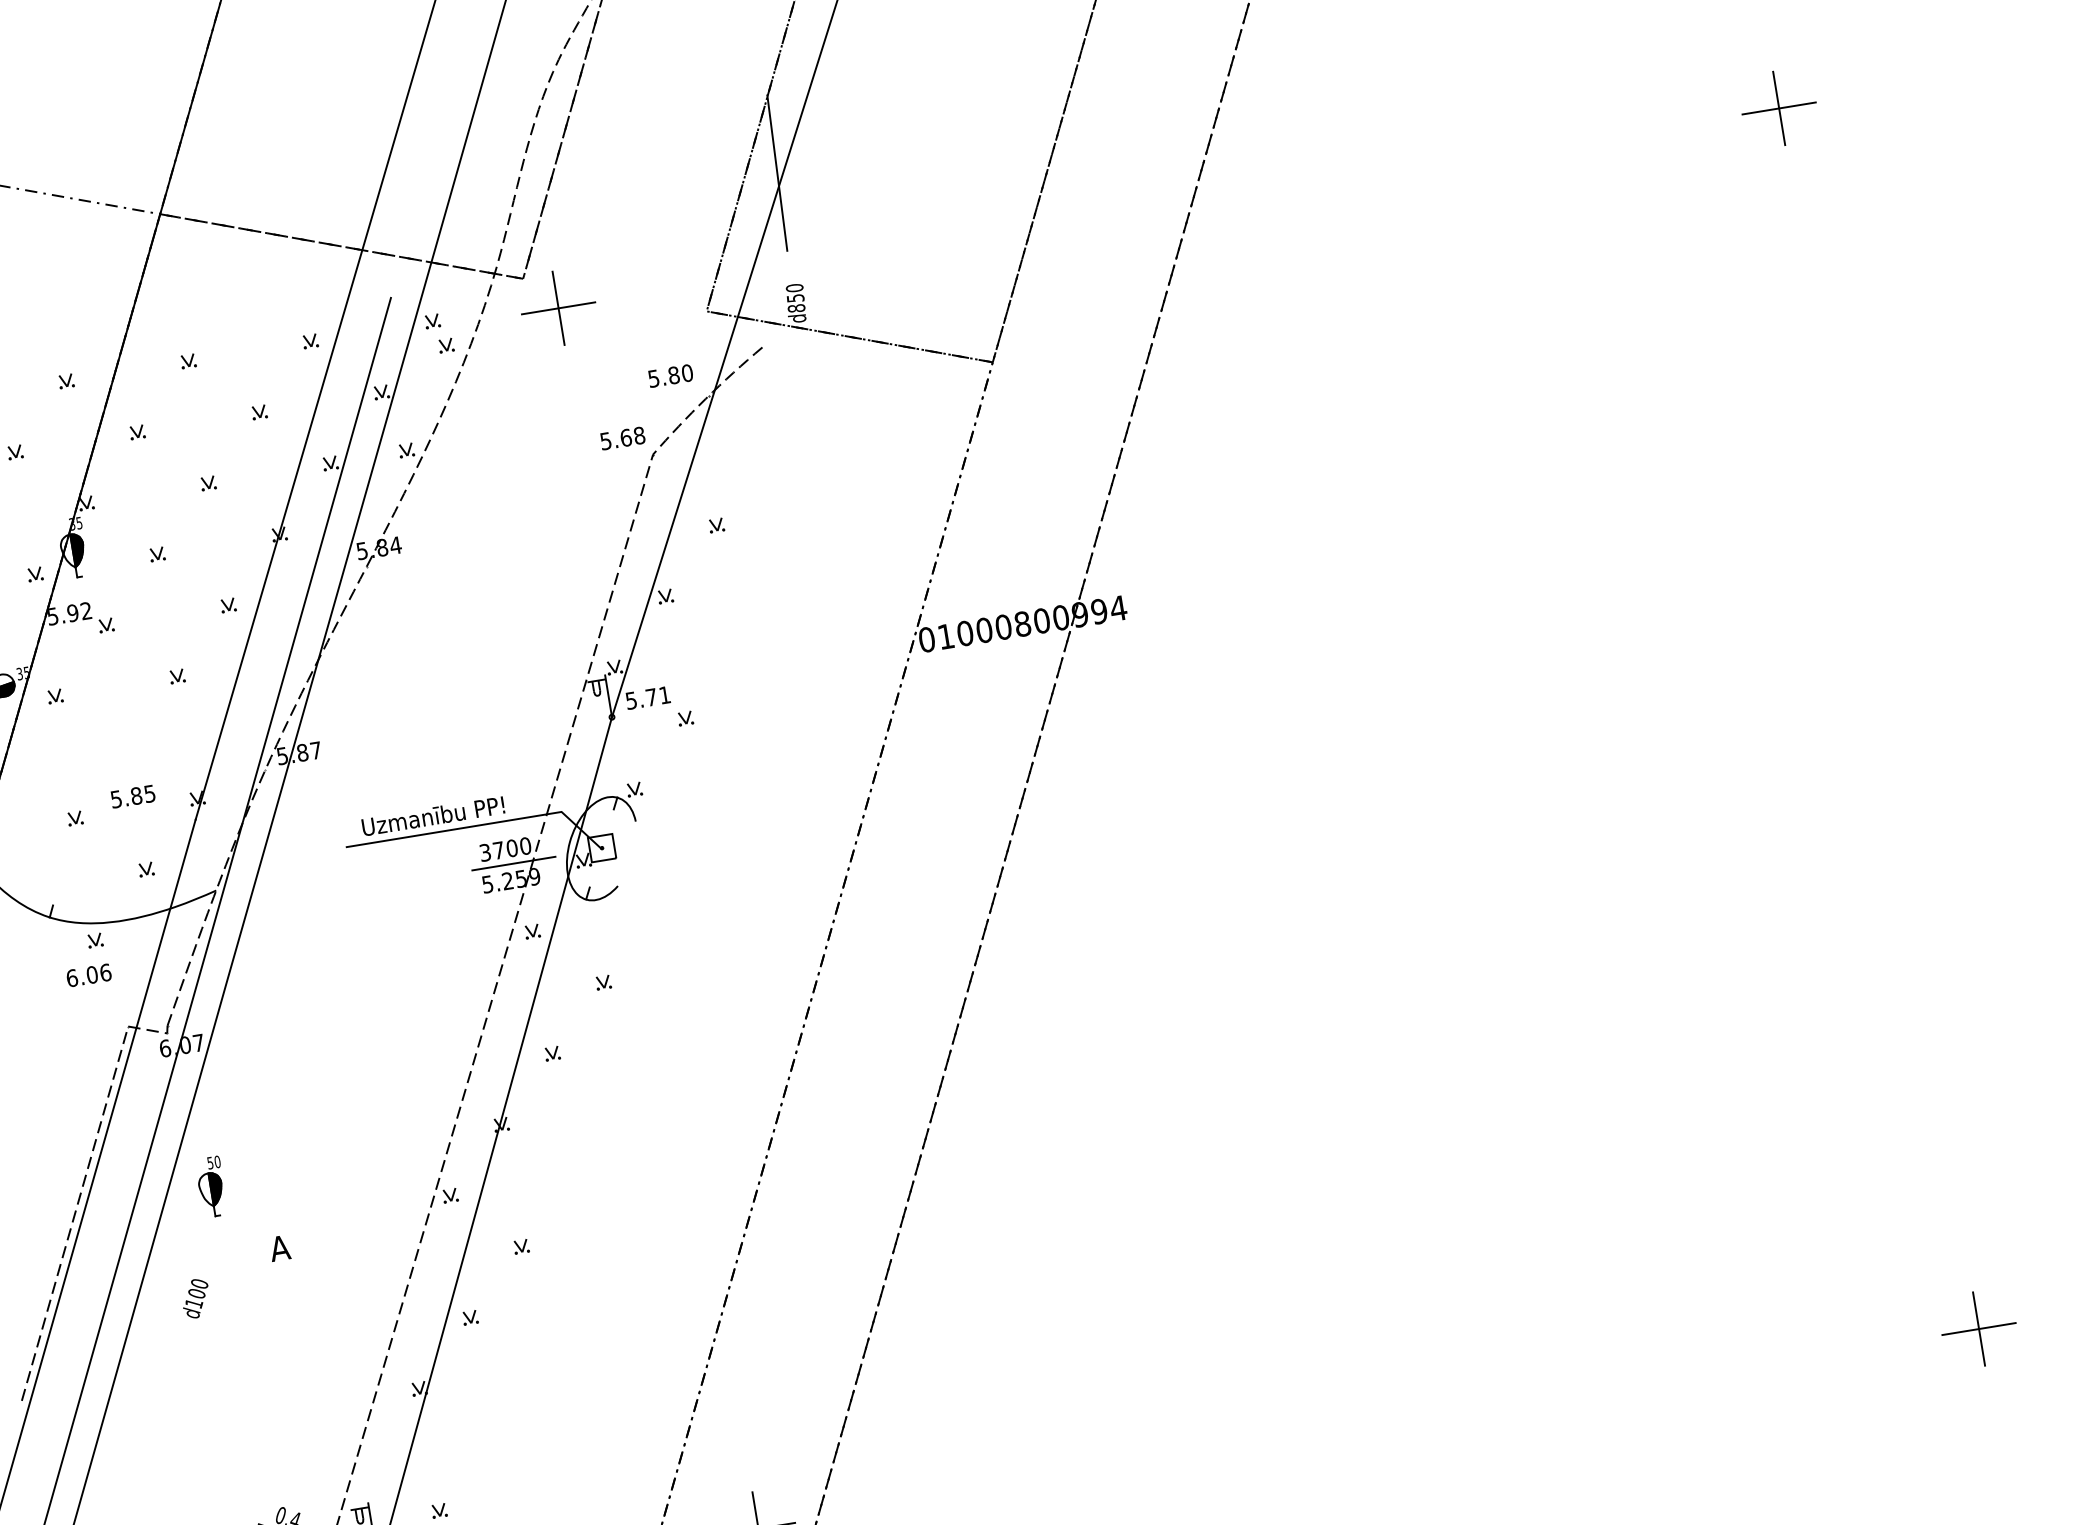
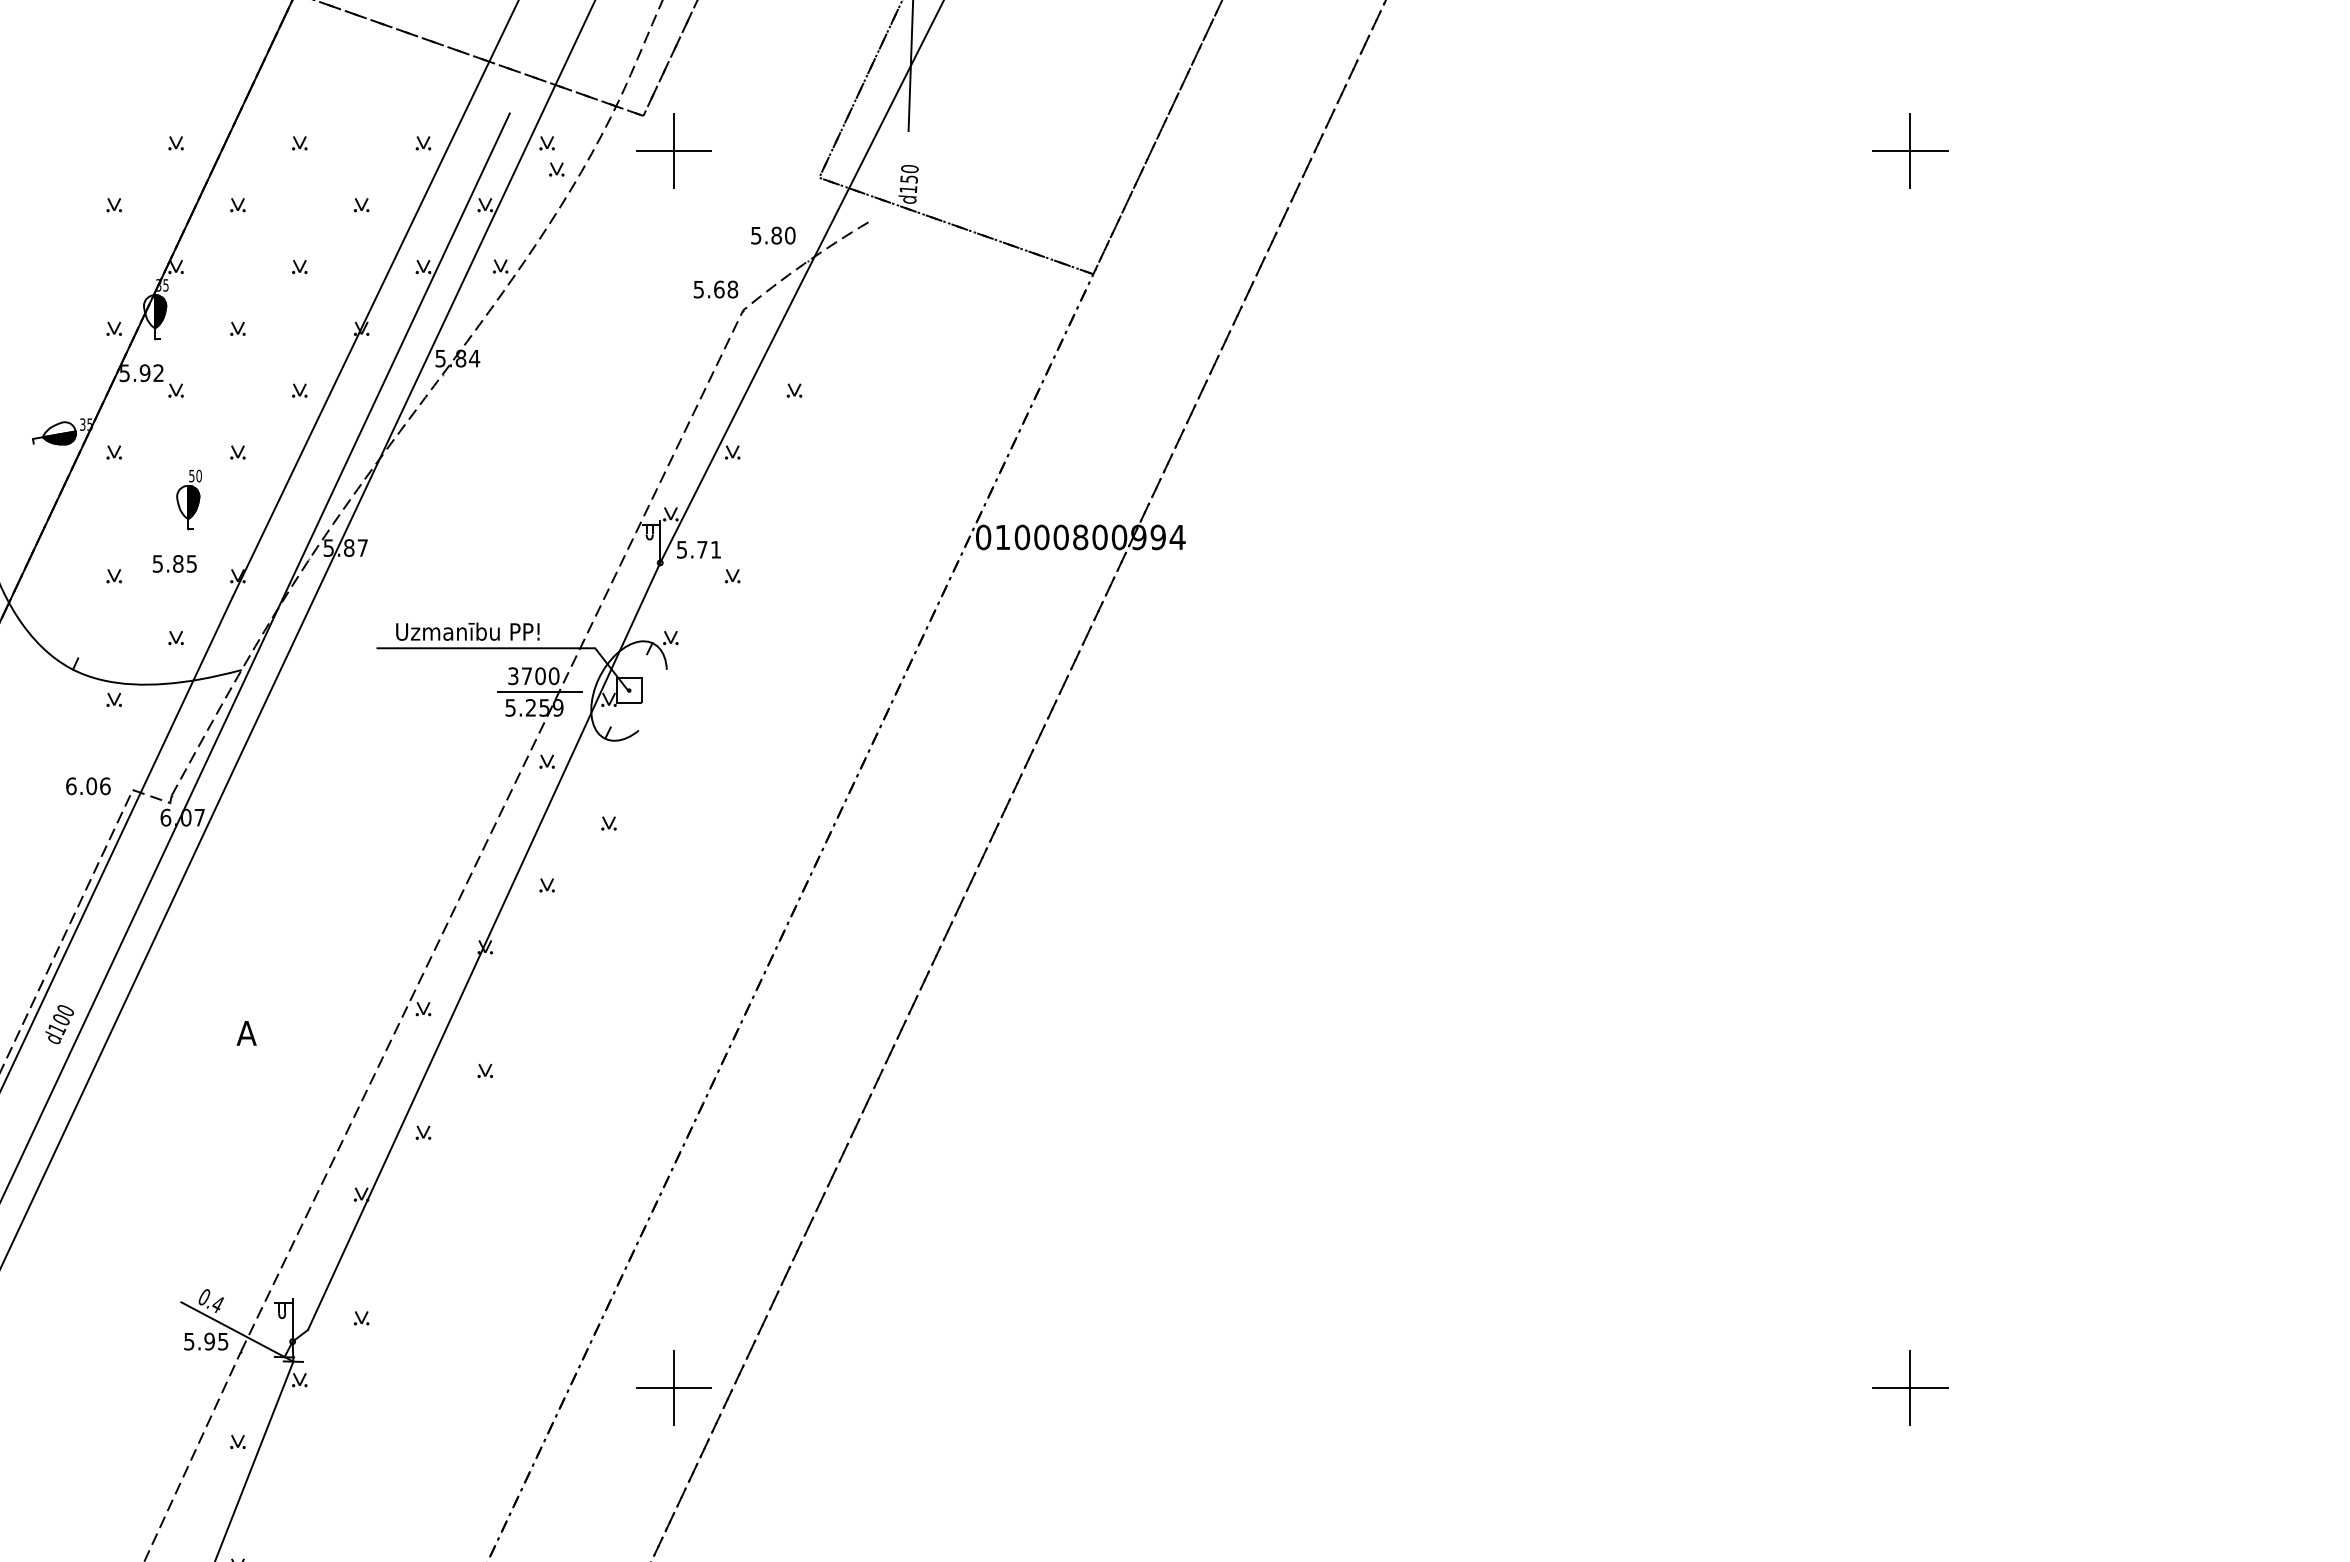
text: (796, 308) -> (908, 189), d850 -> d150
text: (89, 975) -> (88, 786), moved
part: (210, 1186) -> (188, 499), moved
text: (195, 1298) -> (59, 1024), moved

